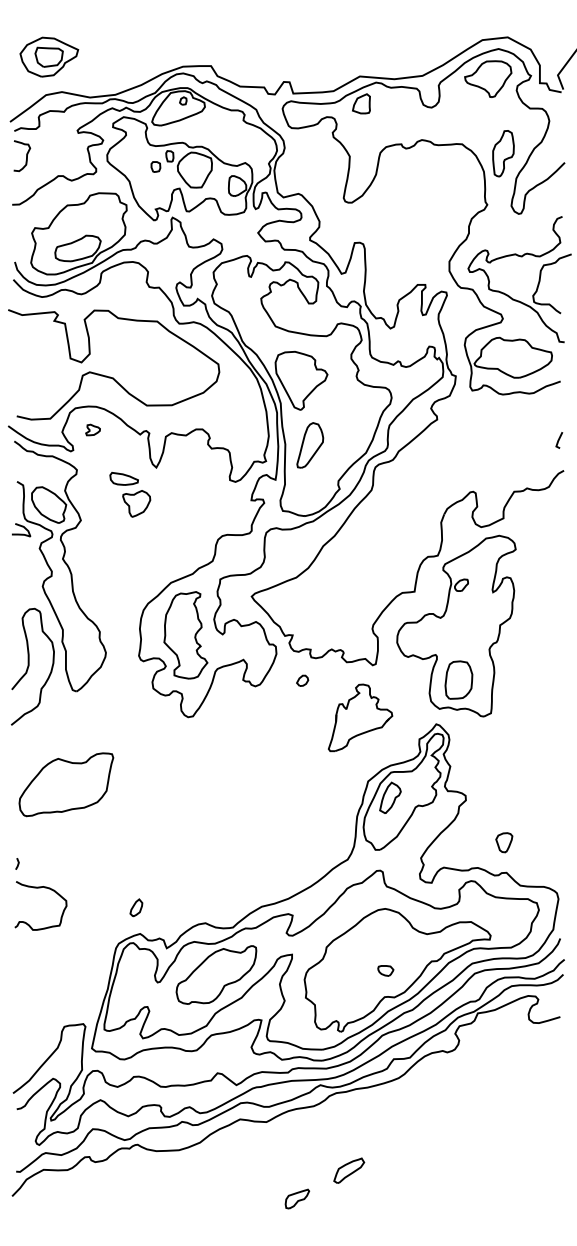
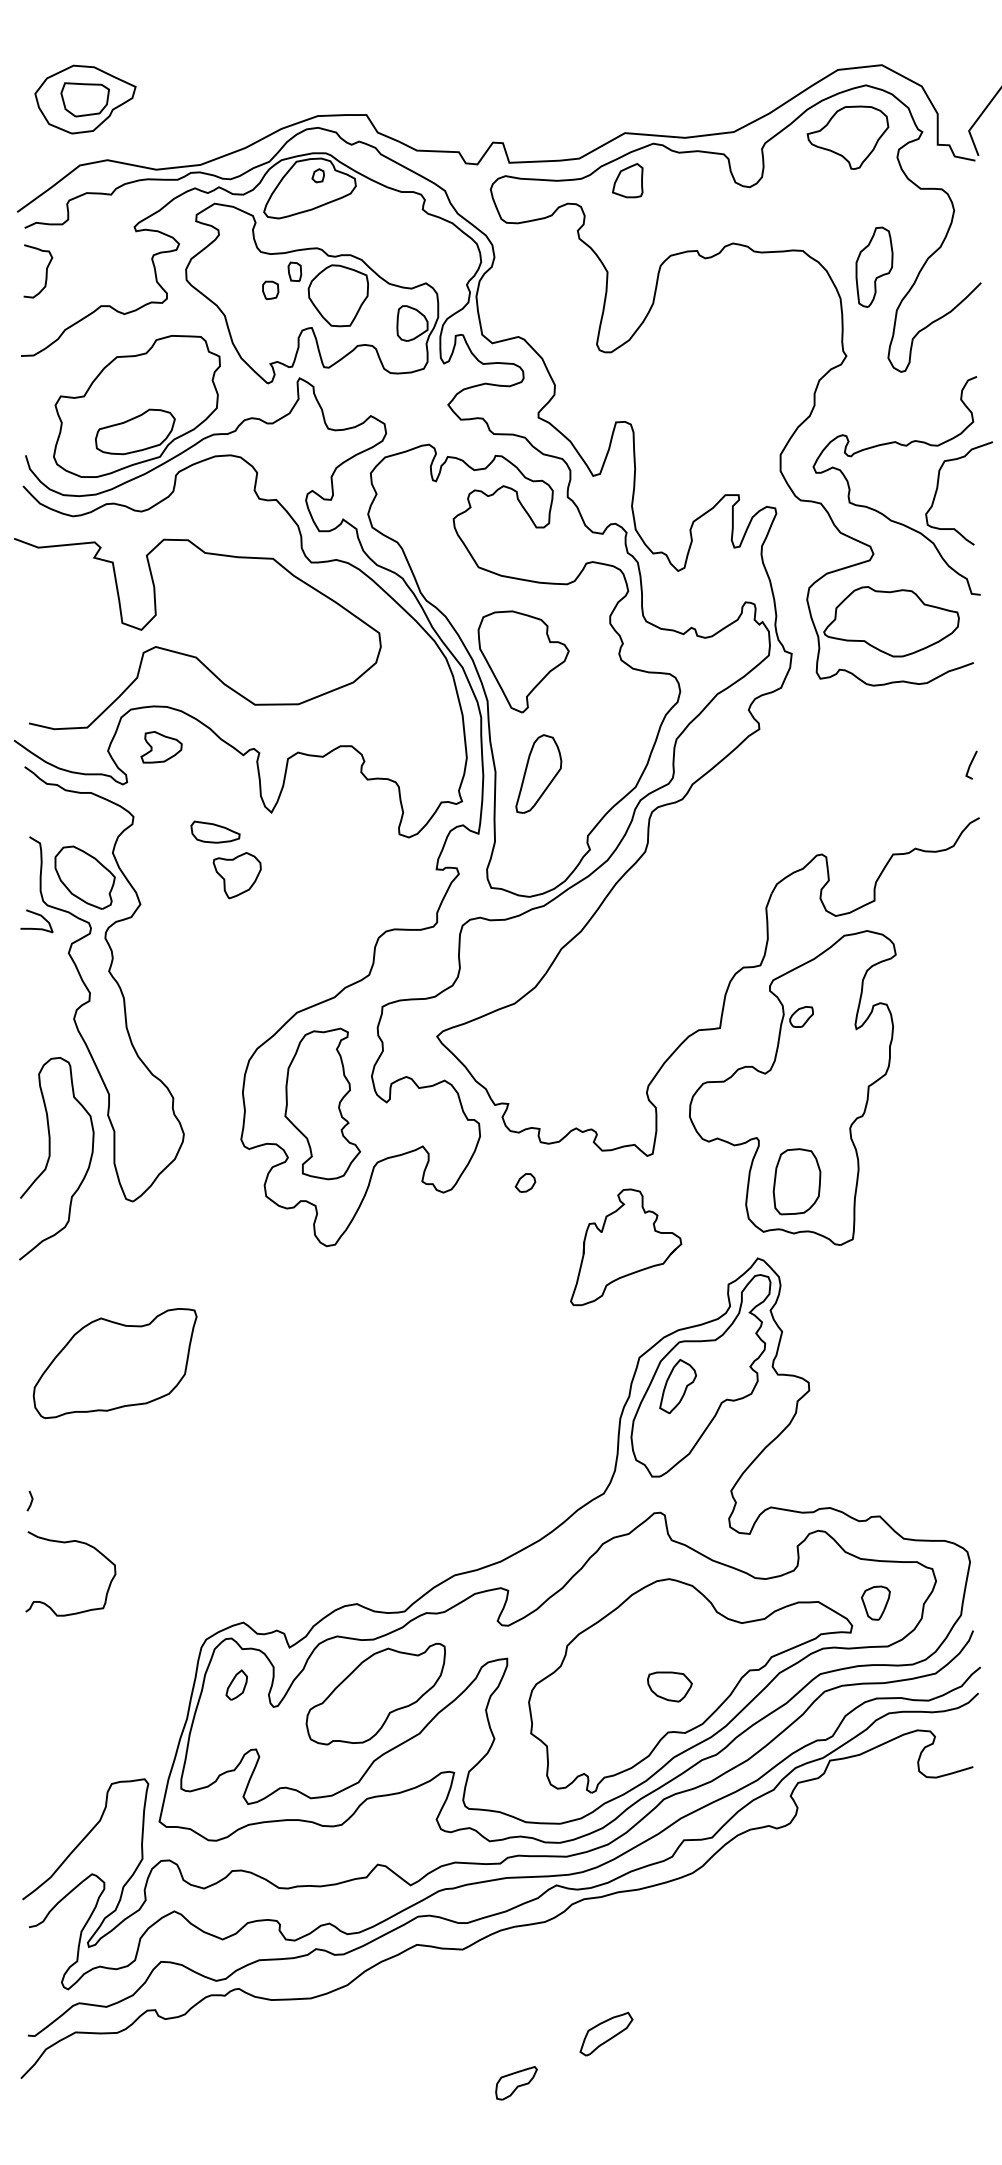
part: (92, 429) -> (160, 746), size x1.67
part: (504, 842) -> (876, 1602), moved
part: (136, 907) -> (236, 1684), moved
part: (385, 970) -> (669, 1686), size x1.67

